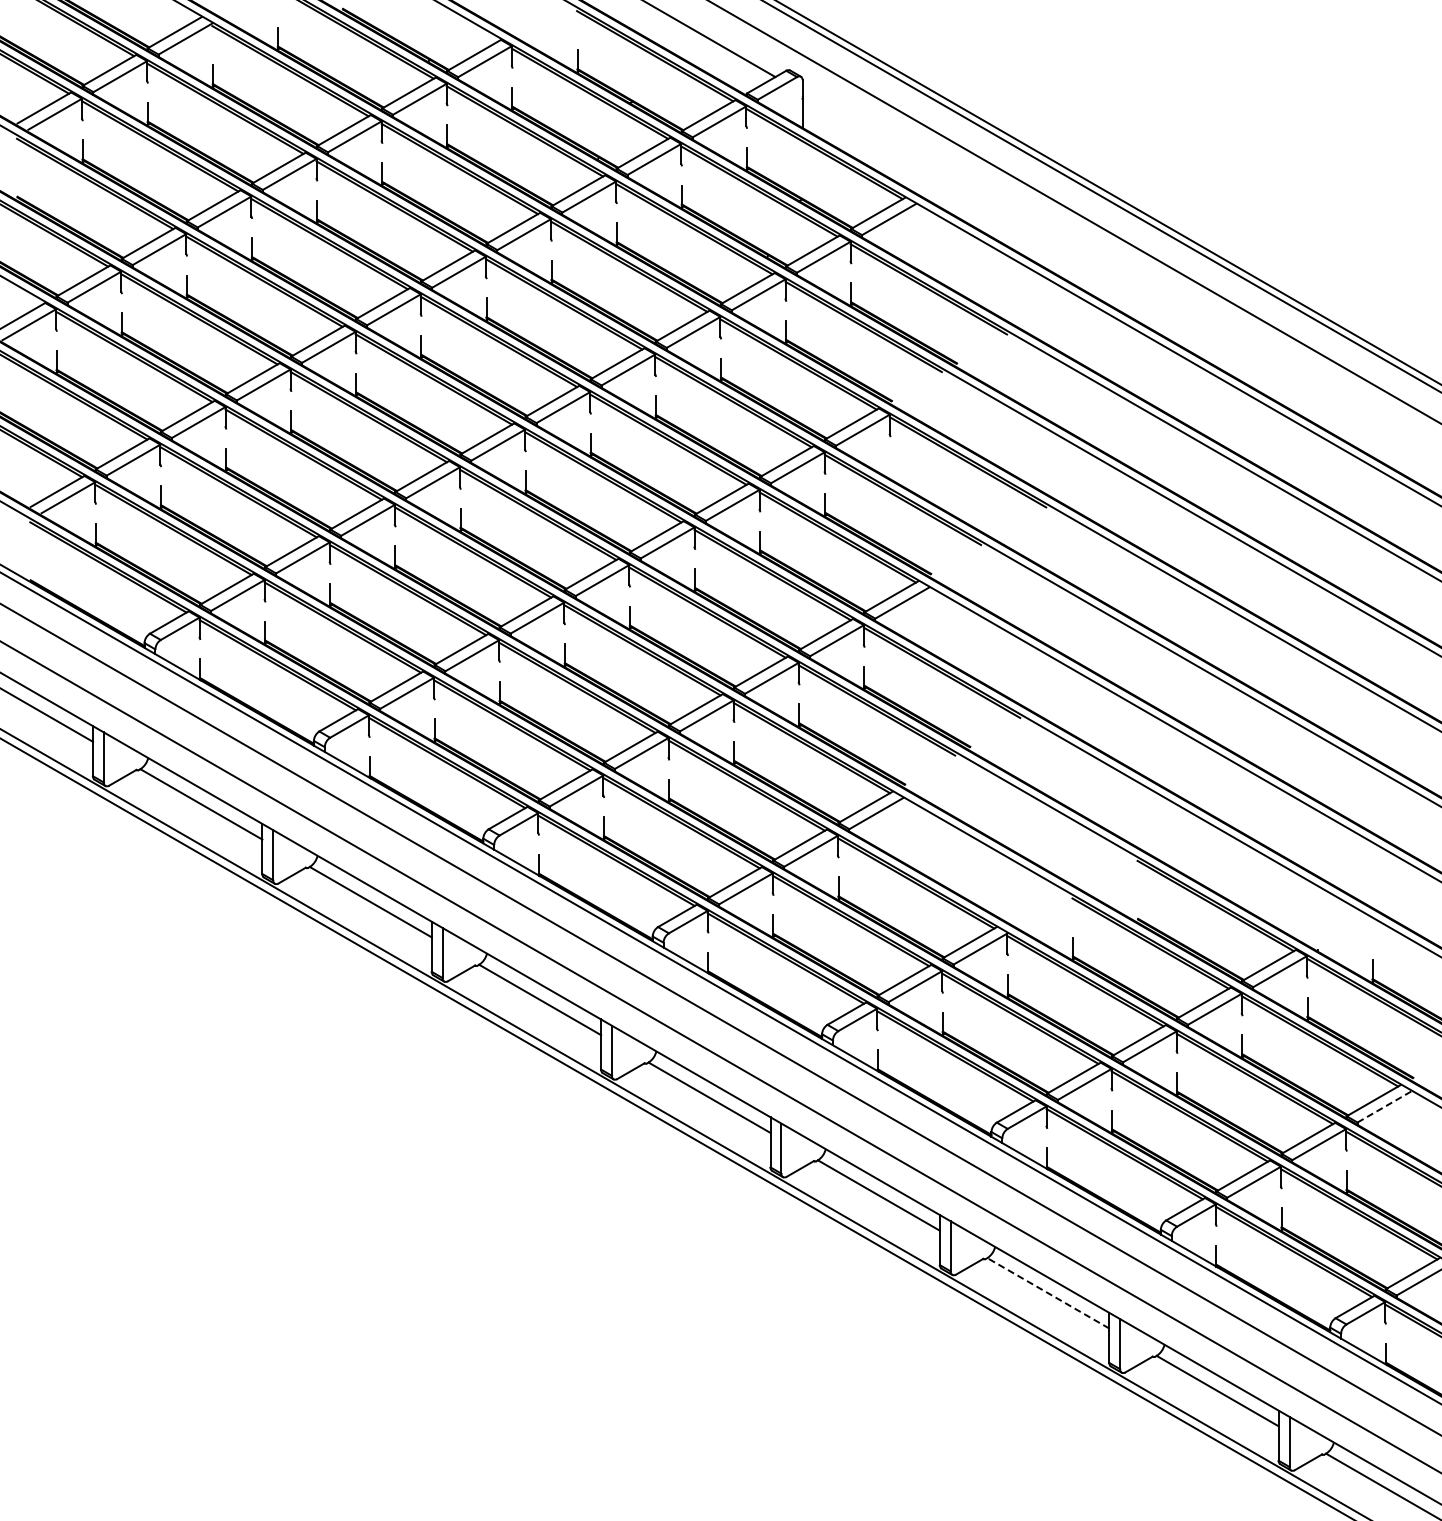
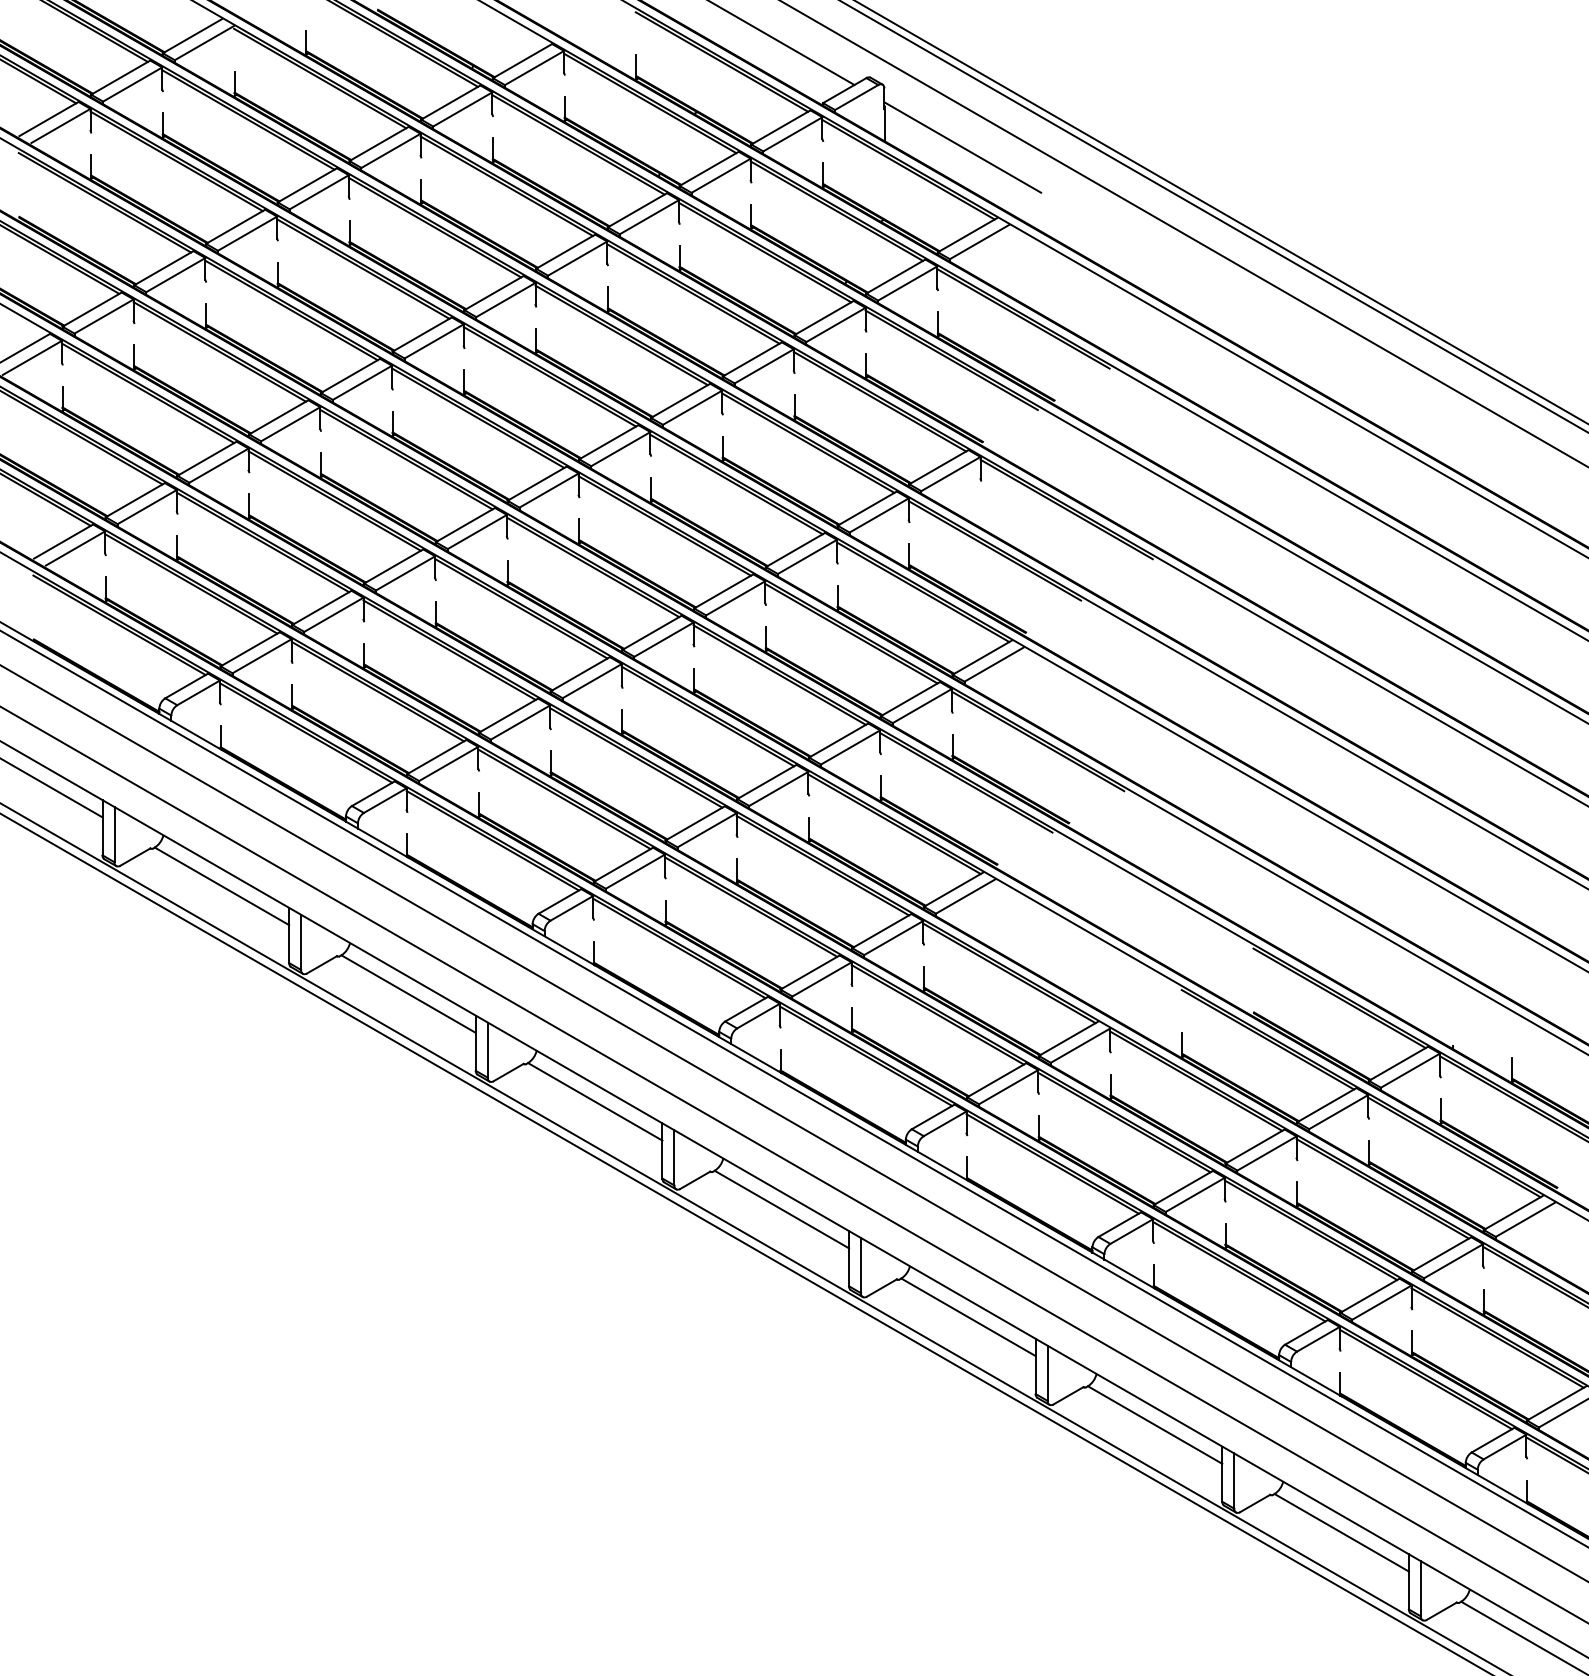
line: (873, 133) -> (962, 147), added
line: (1384, 1106) -> (1525, 1219), dashed -> solid
line: (1047, 1293) -> (1154, 1425), dashed -> solid

